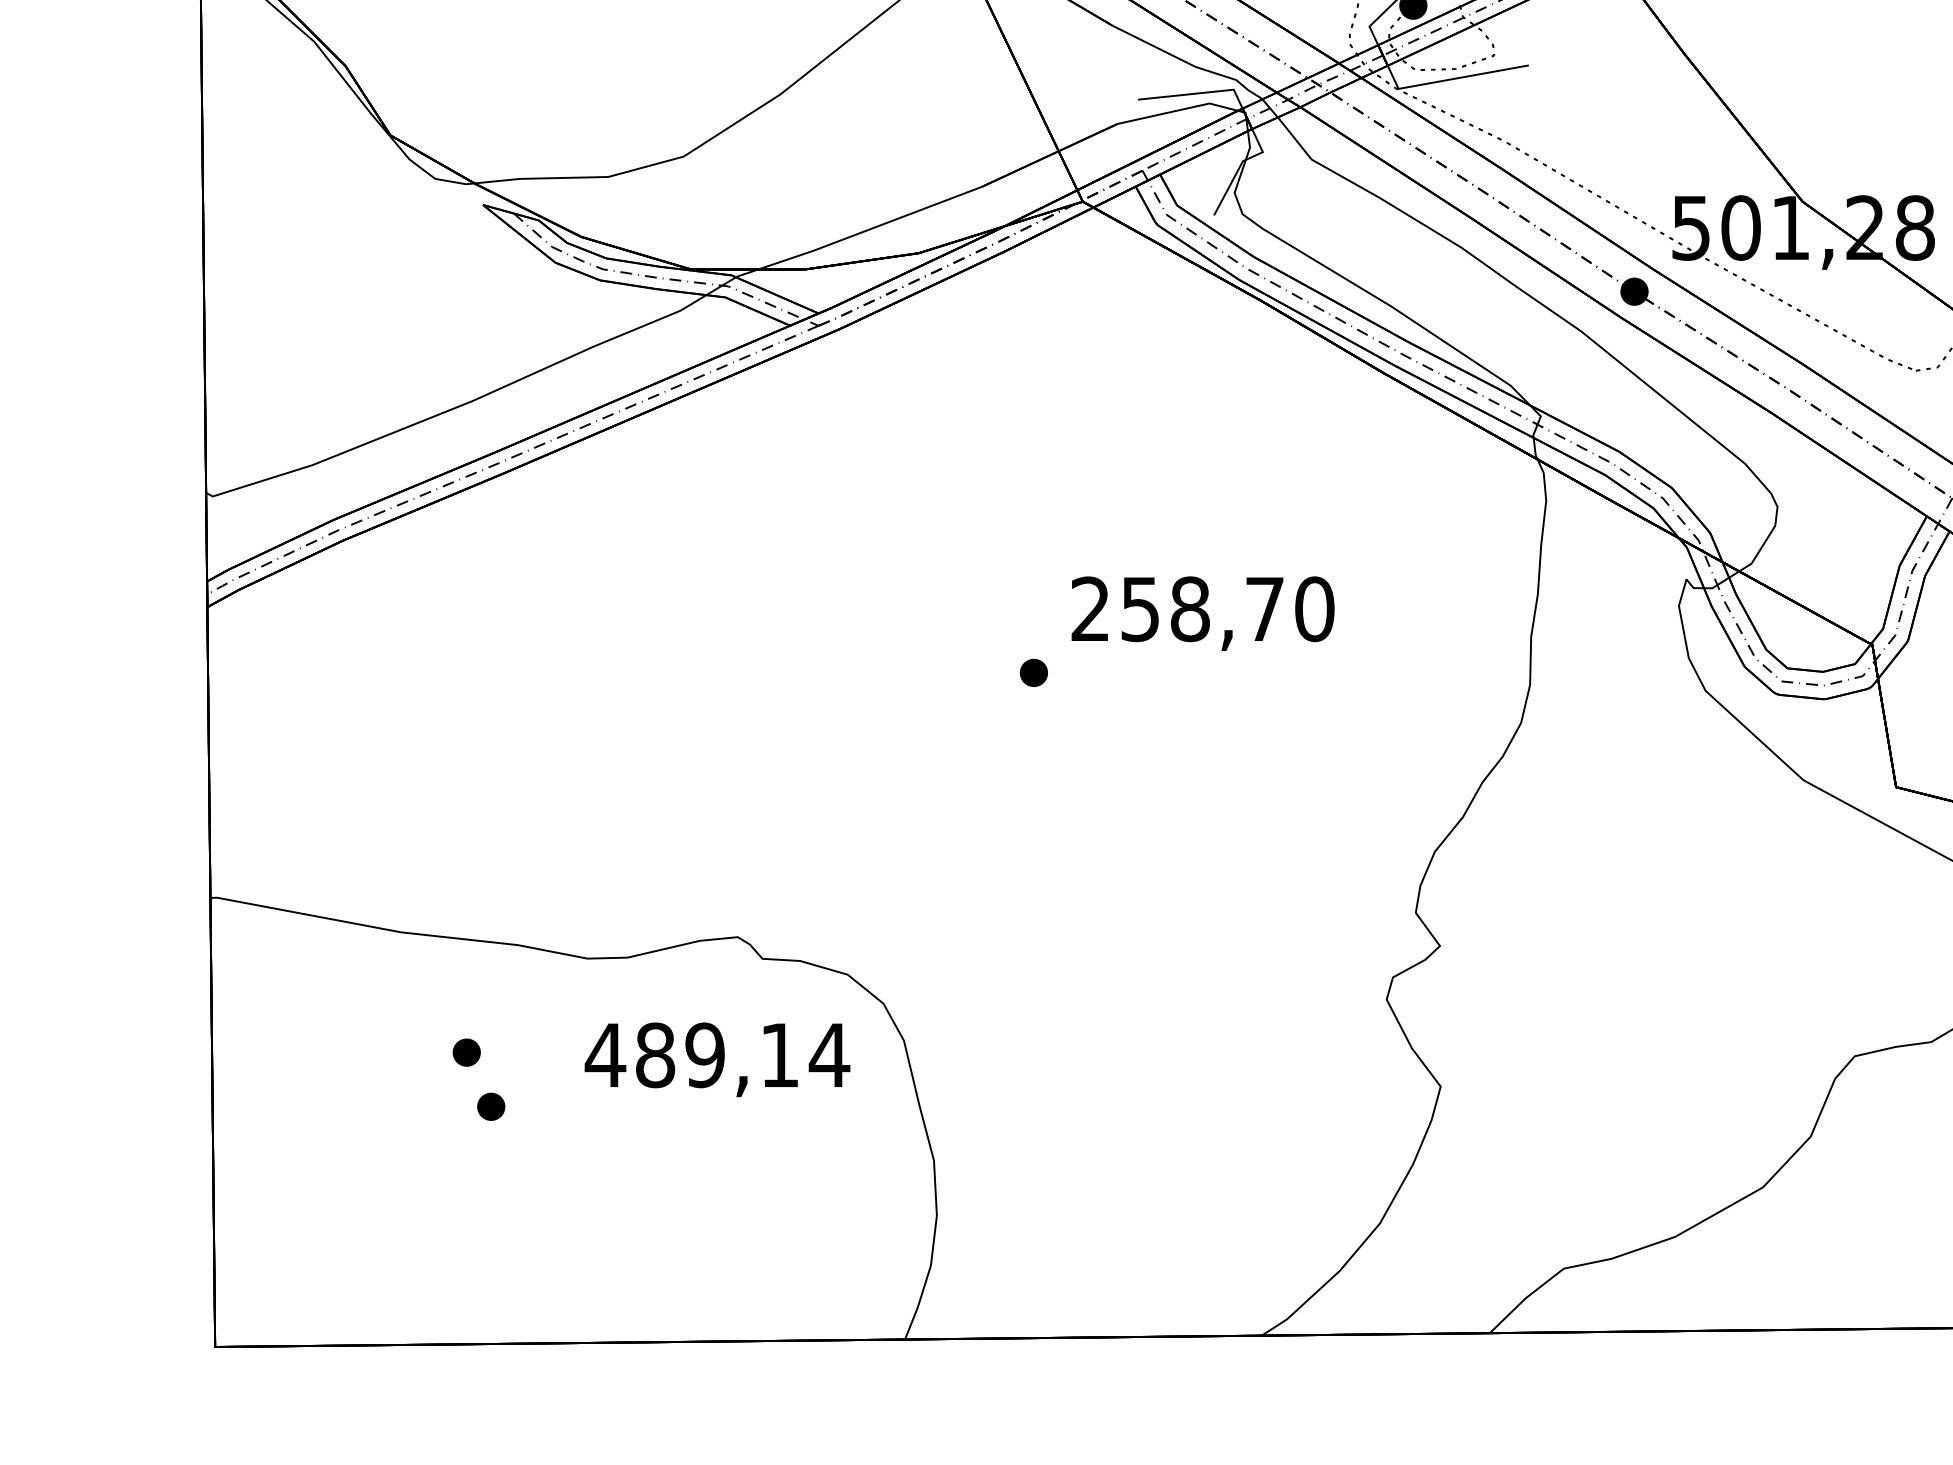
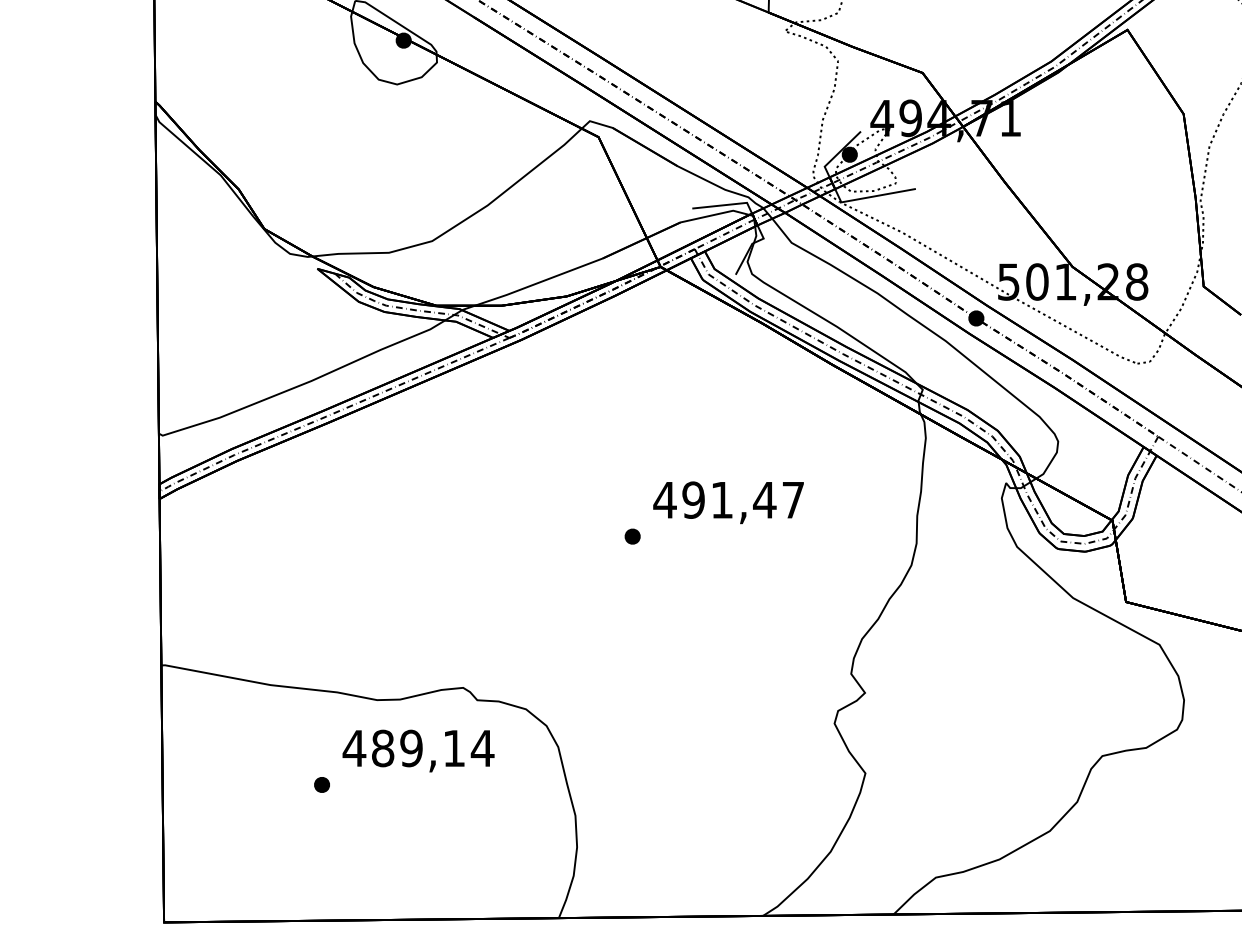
text: (1201, 608) -> (728, 499), 258,70 -> 491,47
part: (465, 1051) -> (307, 753), removed
text: (717, 1058) -> (418, 750), moved

